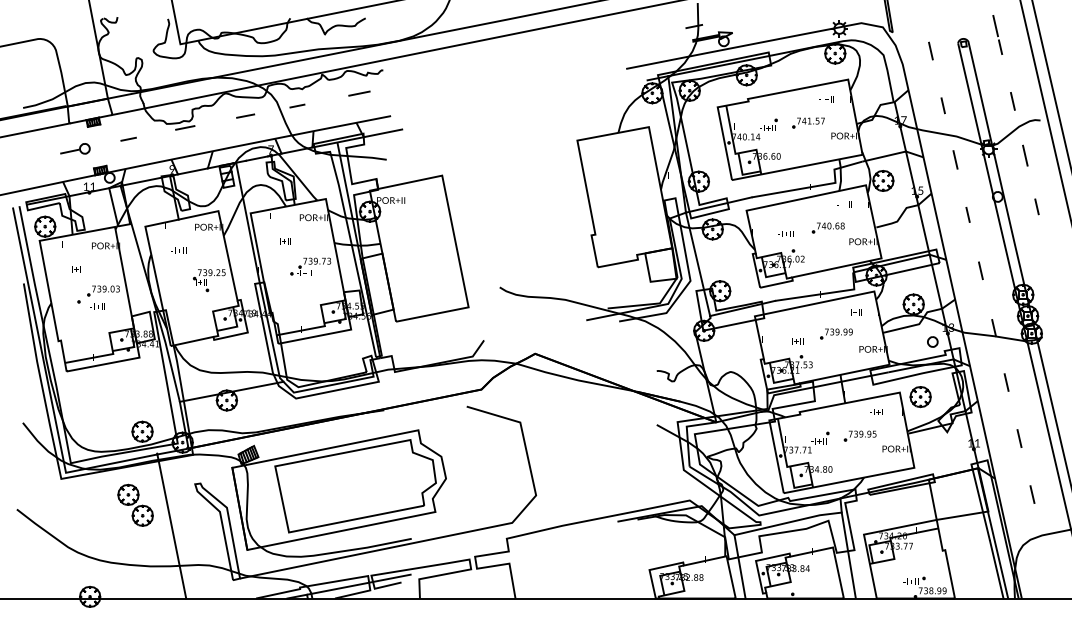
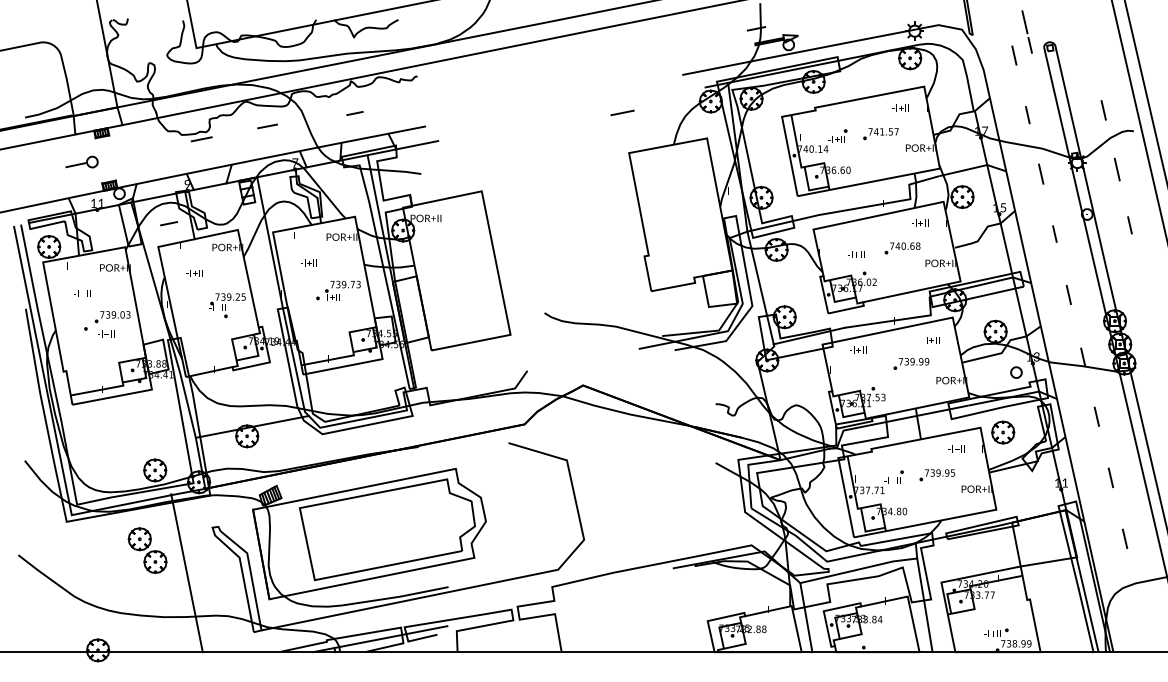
line: (997, 34) -> (1026, 31), moved
line: (359, 93) -> (622, 112), moved
line: (296, 106) -> (354, 113), moved
line: (128, 139) -> (168, 223), moved
text: (796, 340) -> (858, 349), moved

